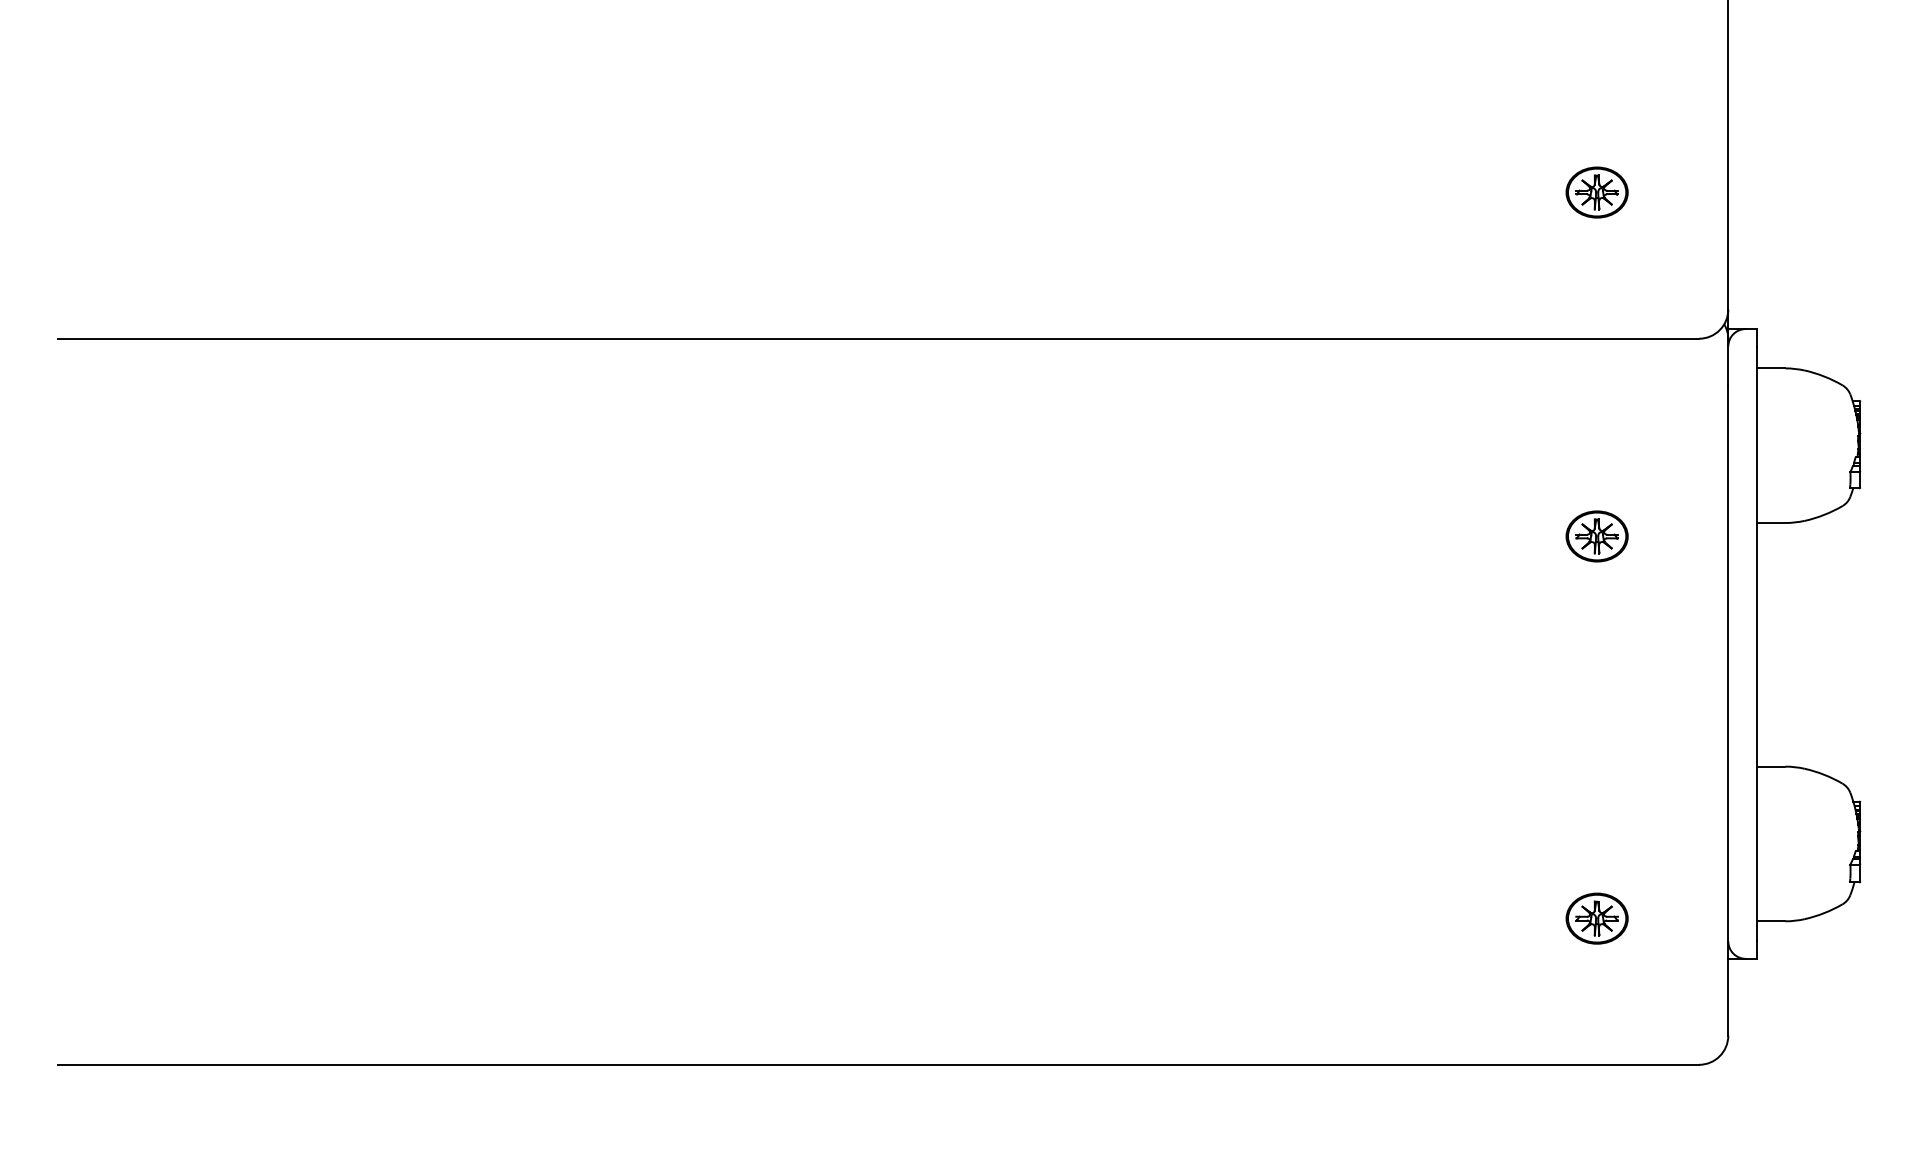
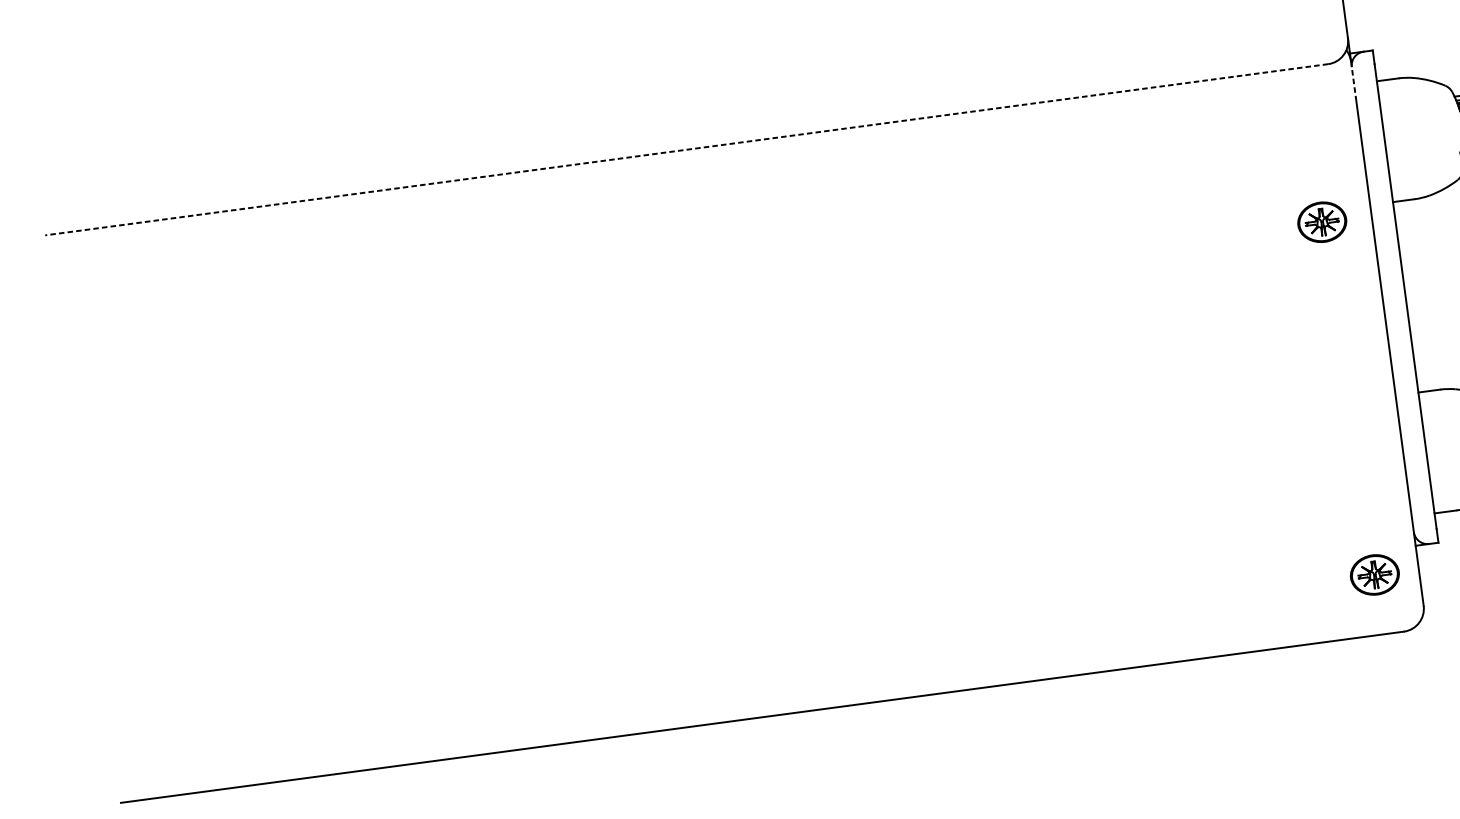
line: (878, 338) -> (686, 149), solid -> dashed
line: (1728, 363) -> (1353, 80), solid -> dashed
part: (1596, 536) -> (1321, 222), moved
part: (1596, 918) -> (1374, 574), moved

